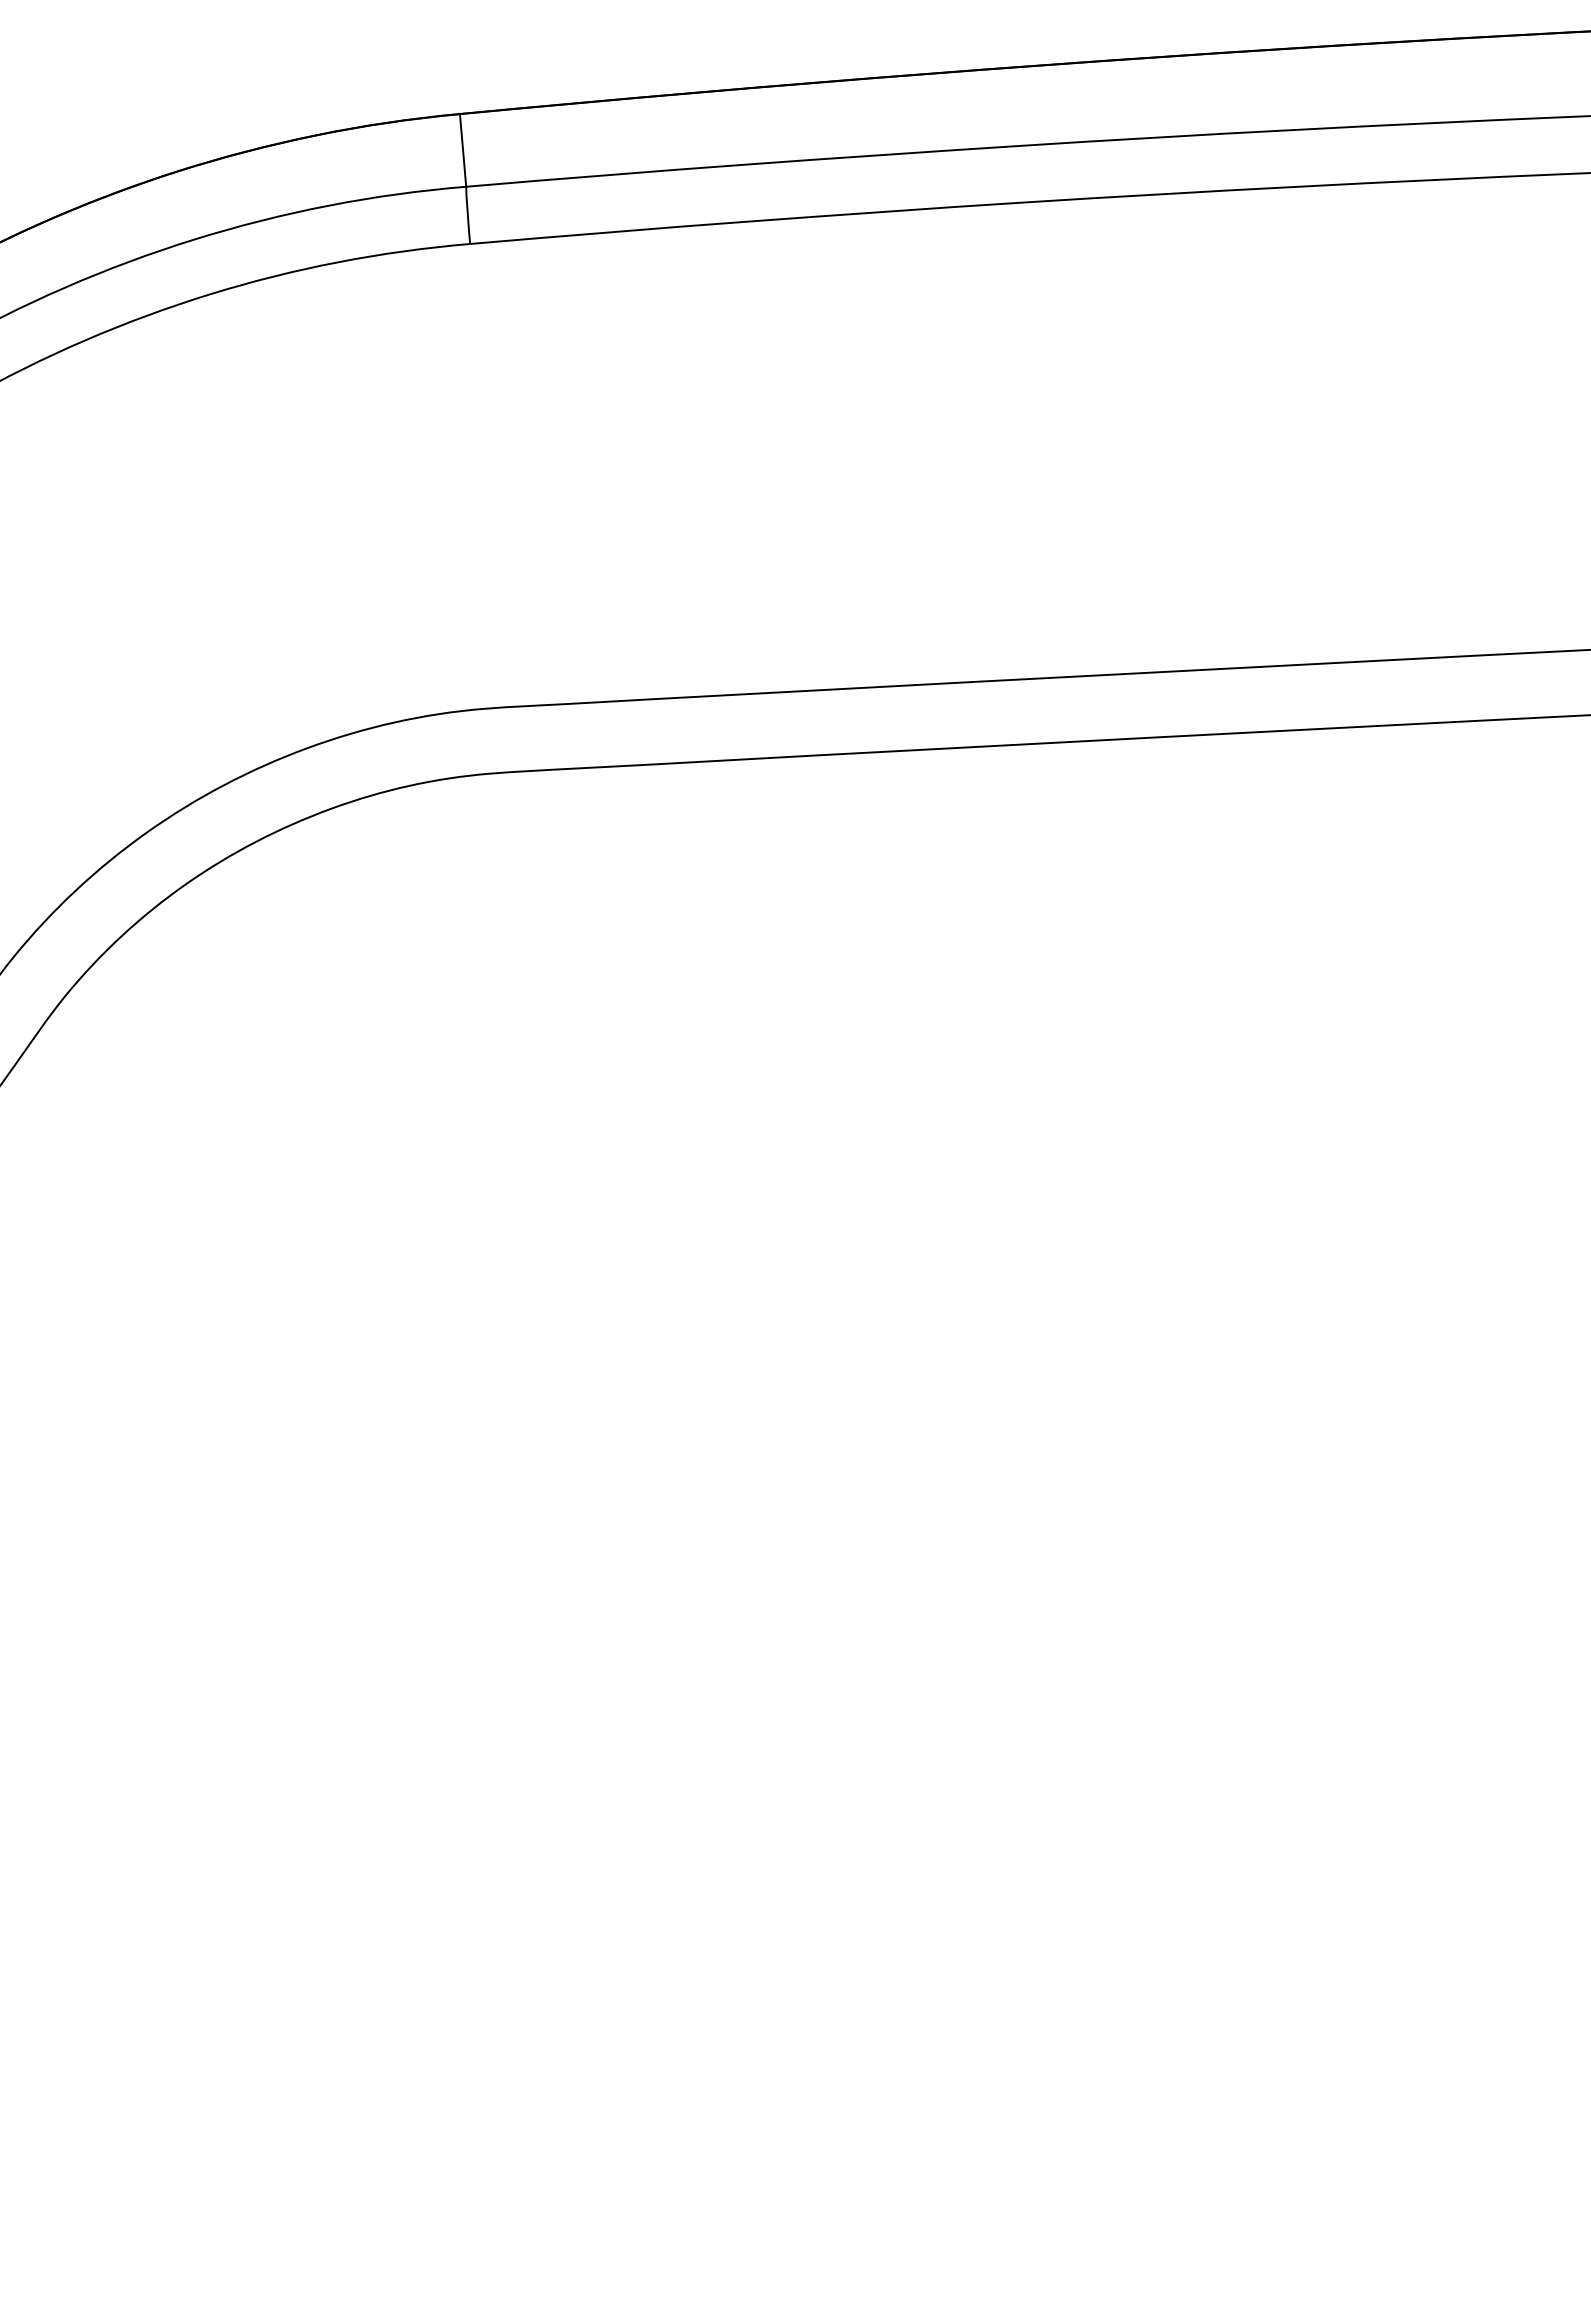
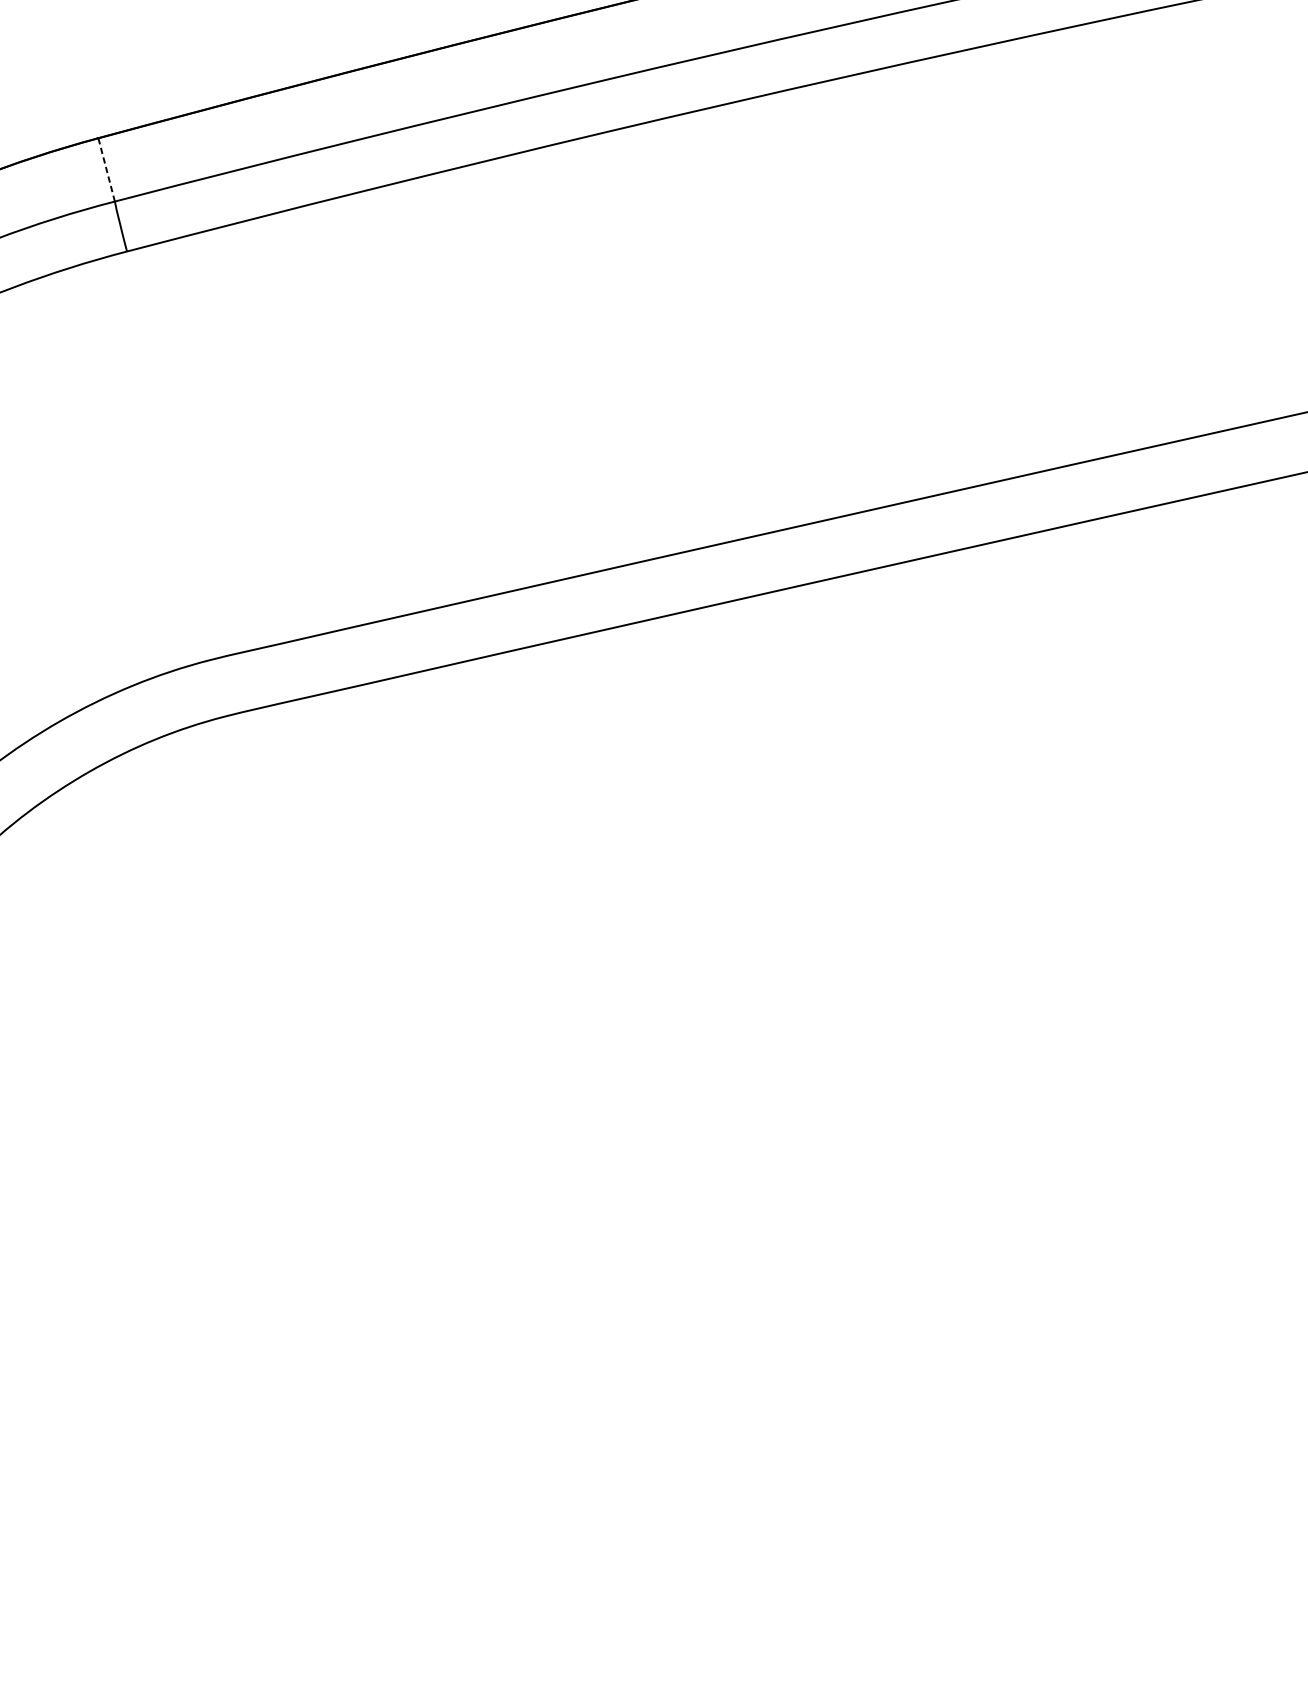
line: (463, 150) -> (107, 169), solid -> dashed

